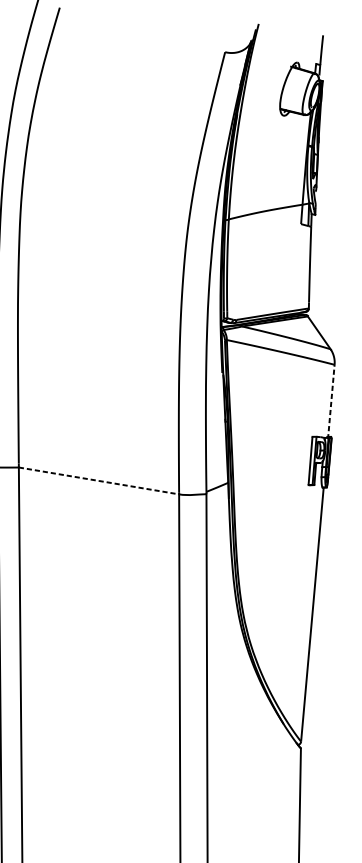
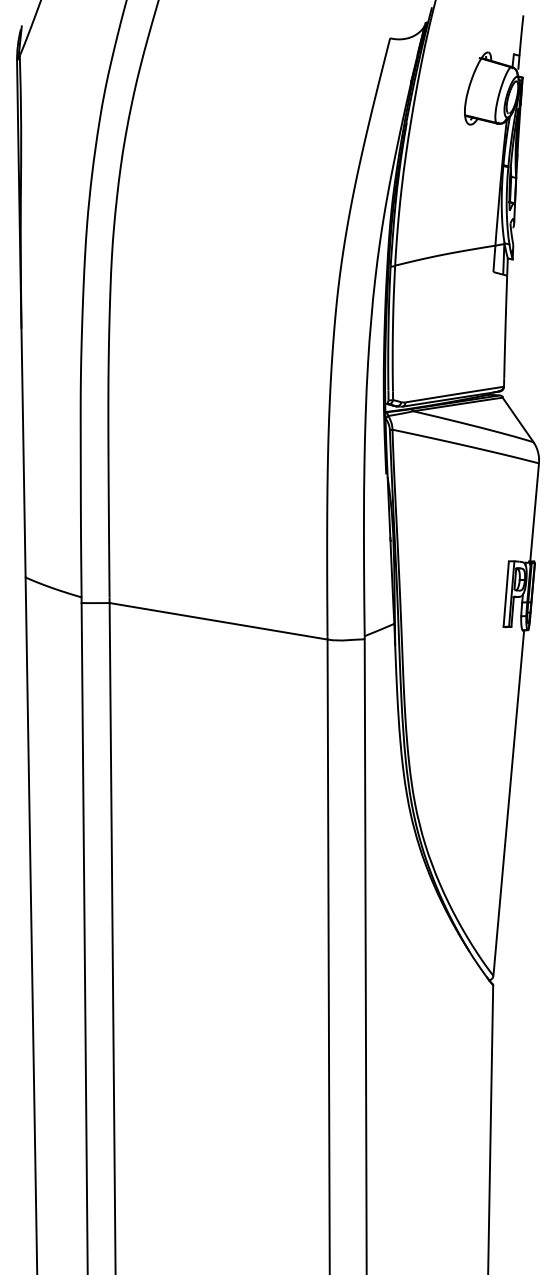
line: (331, 402) -> (534, 514), dashed -> solid
line: (98, 481) -> (218, 621), dashed -> solid

